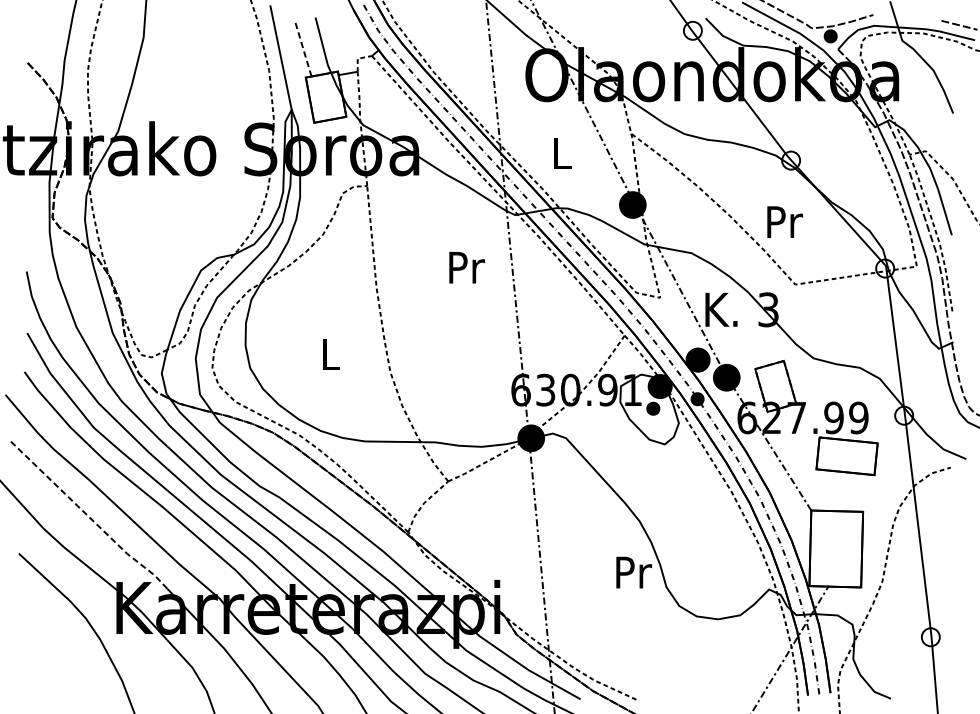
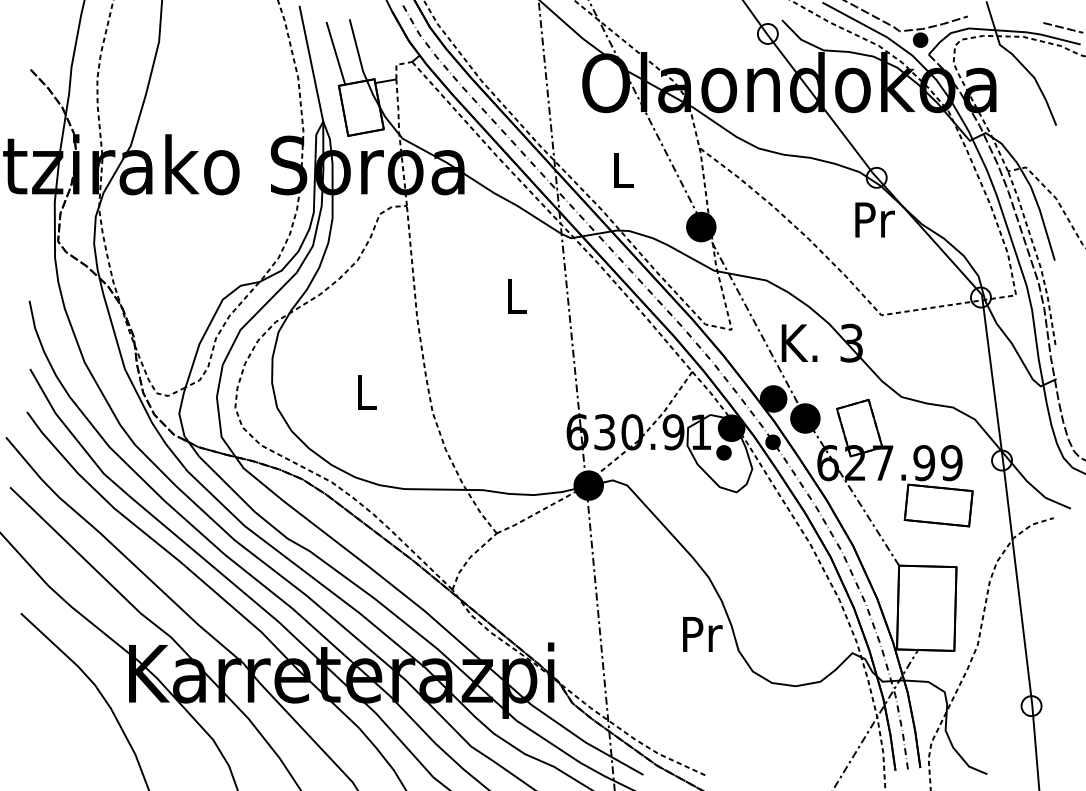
line: (302, 48) -> (335, 53), dashed -> solid
text: (784, 221) -> (874, 219), moved
text: (466, 267) -> (517, 296), Pr -> L
line: (88, 515) -> (97, 571), dashed -> solid

